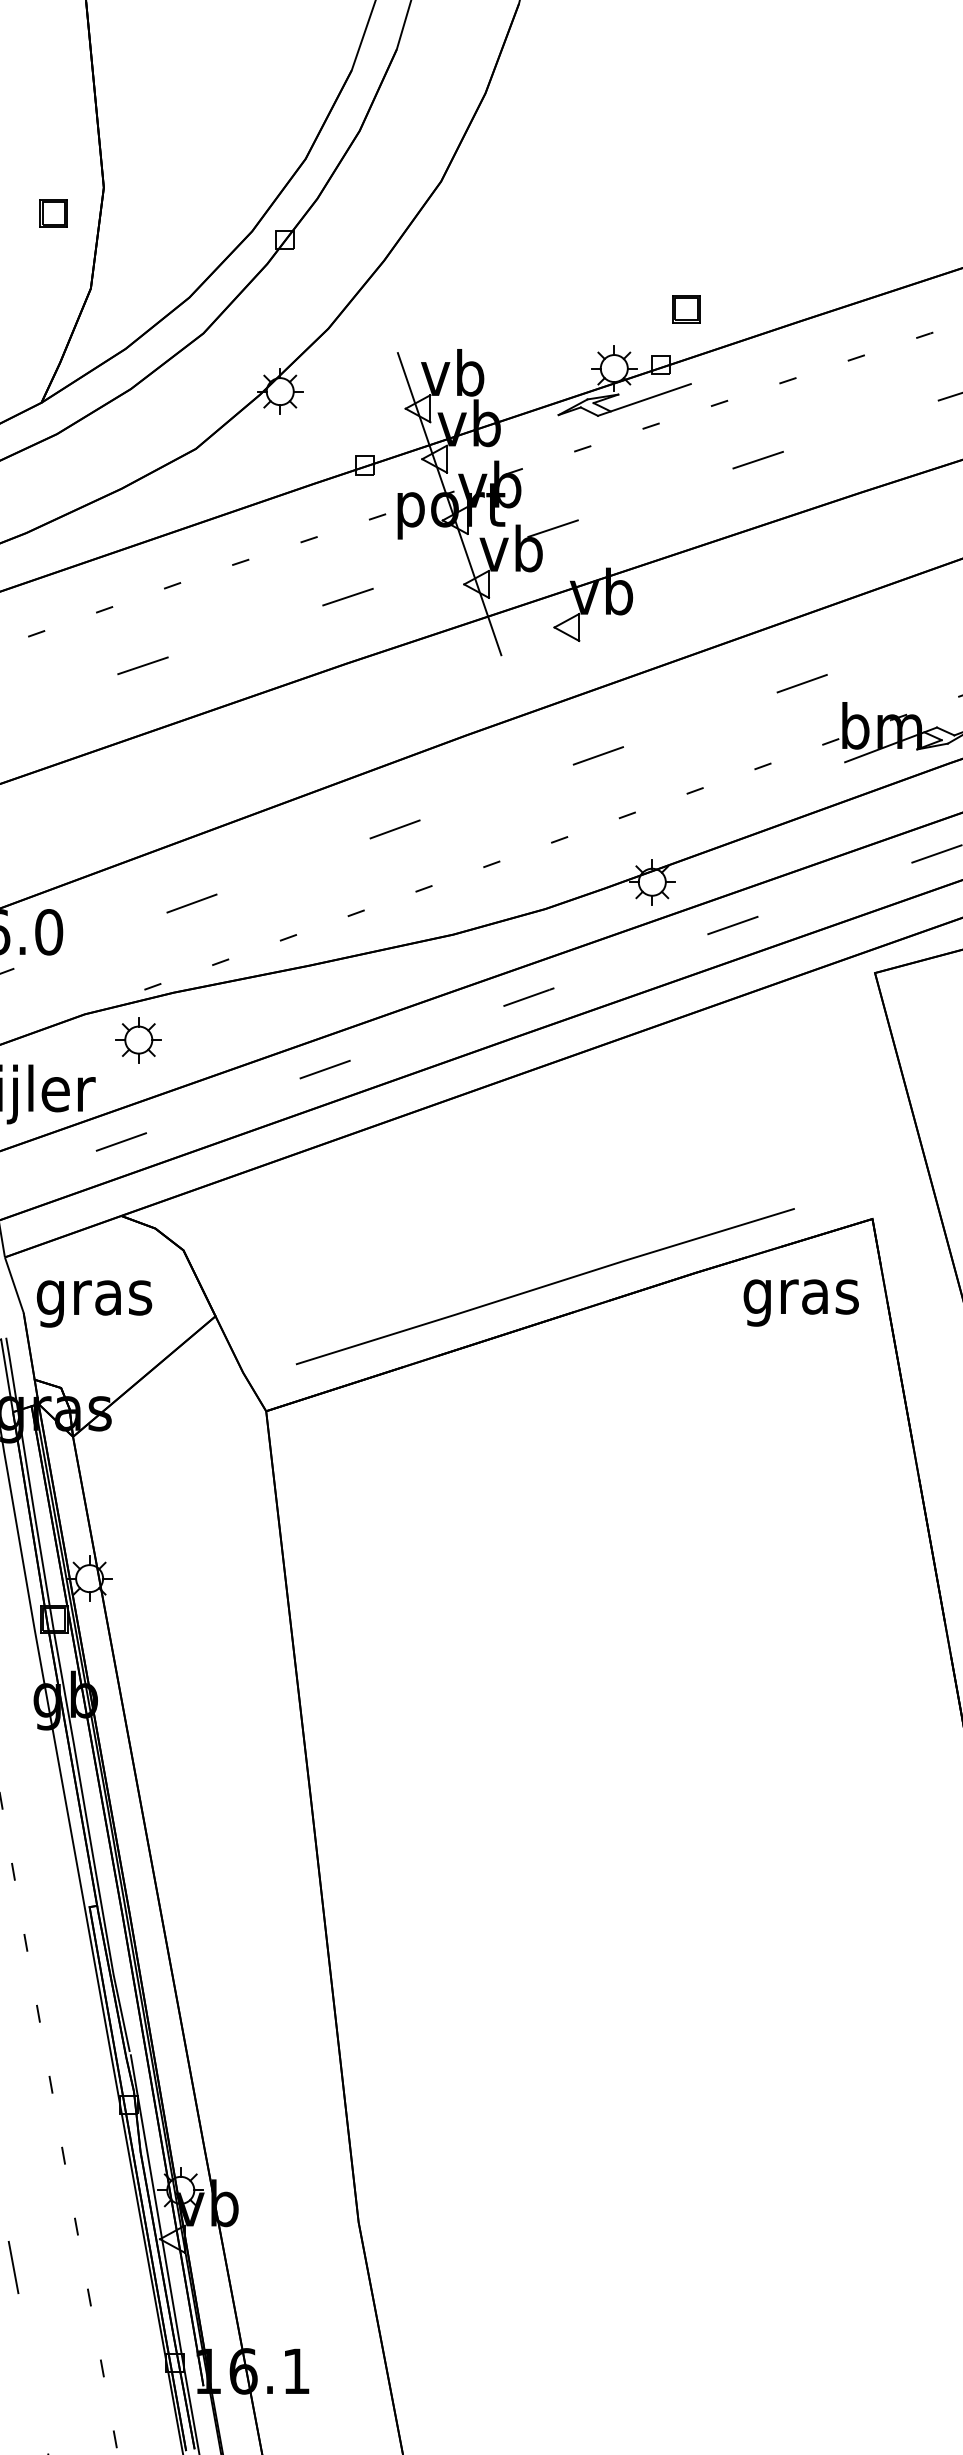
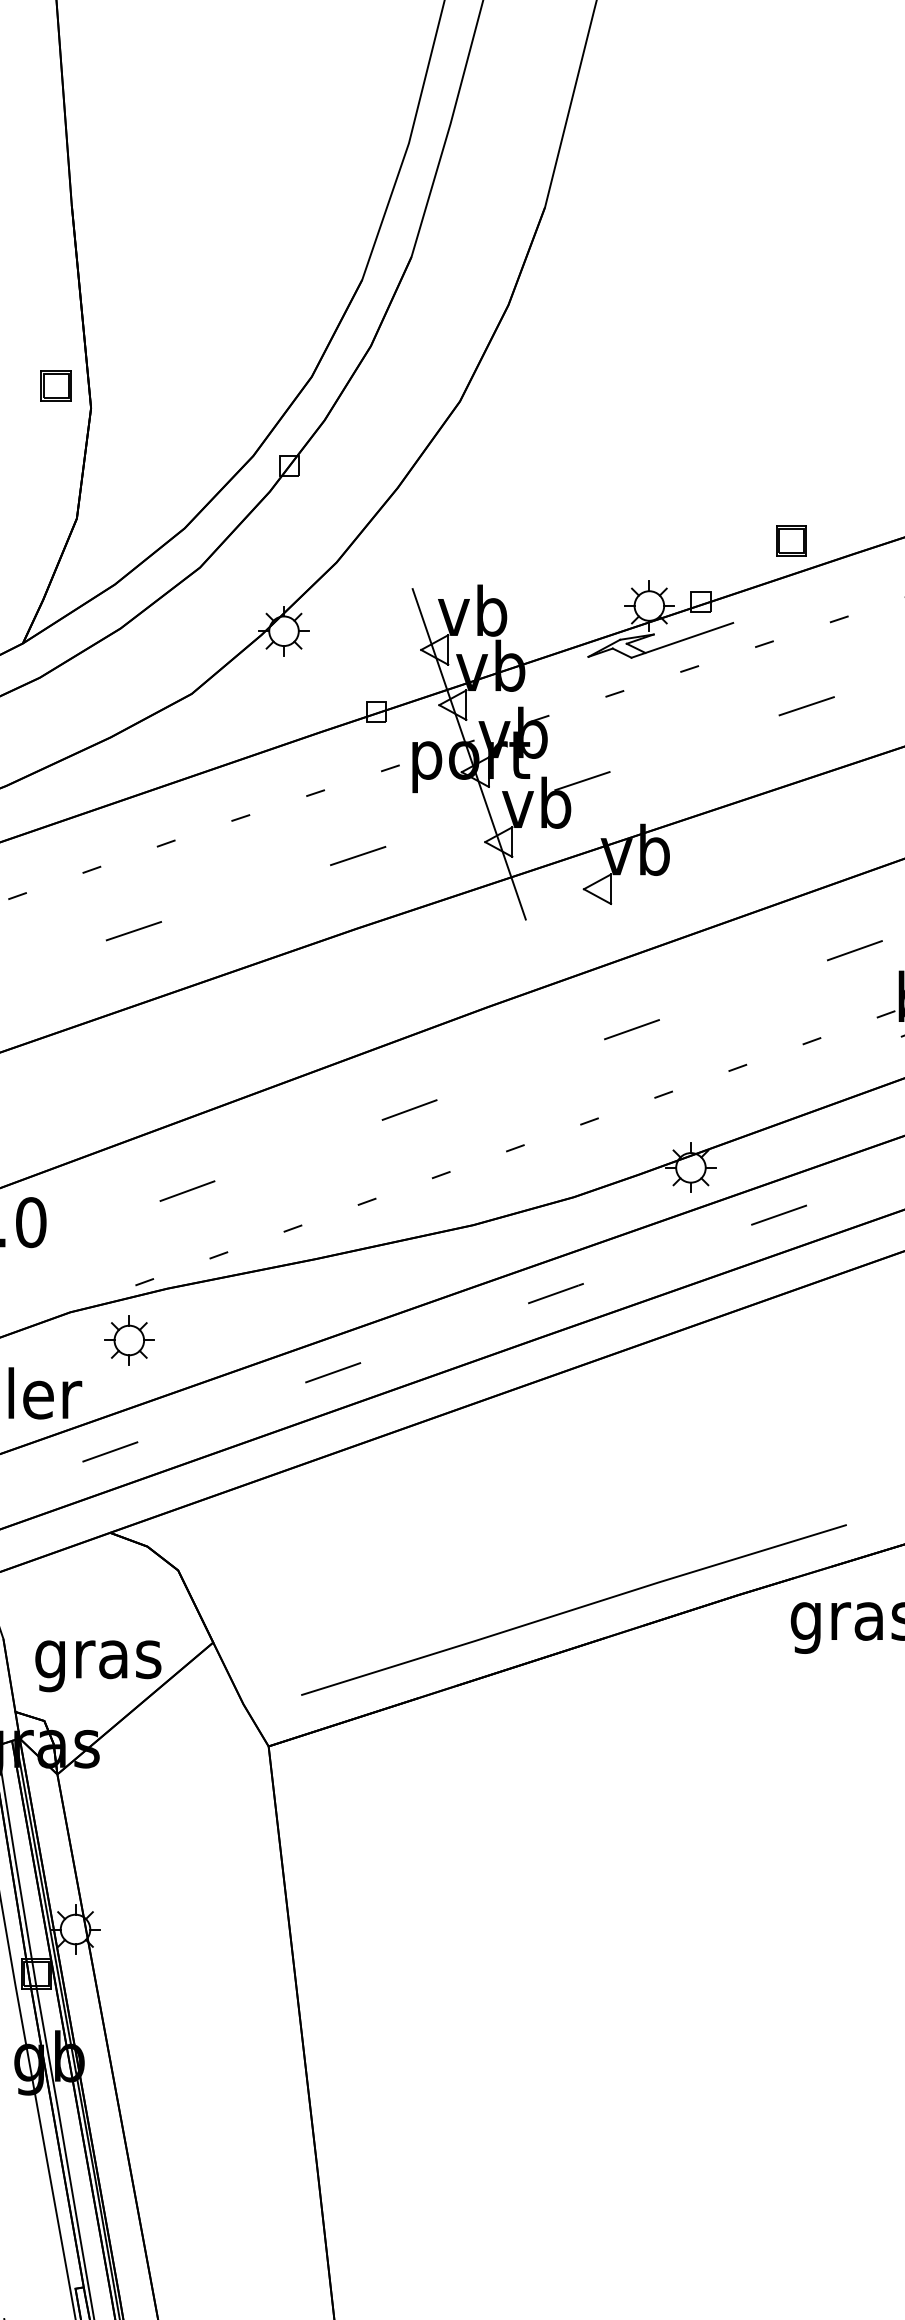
part: (53, 213) -> (55, 386), moved
part: (686, 309) -> (791, 541), moved
text: (94, 1303) -> (98, 1665), moved

